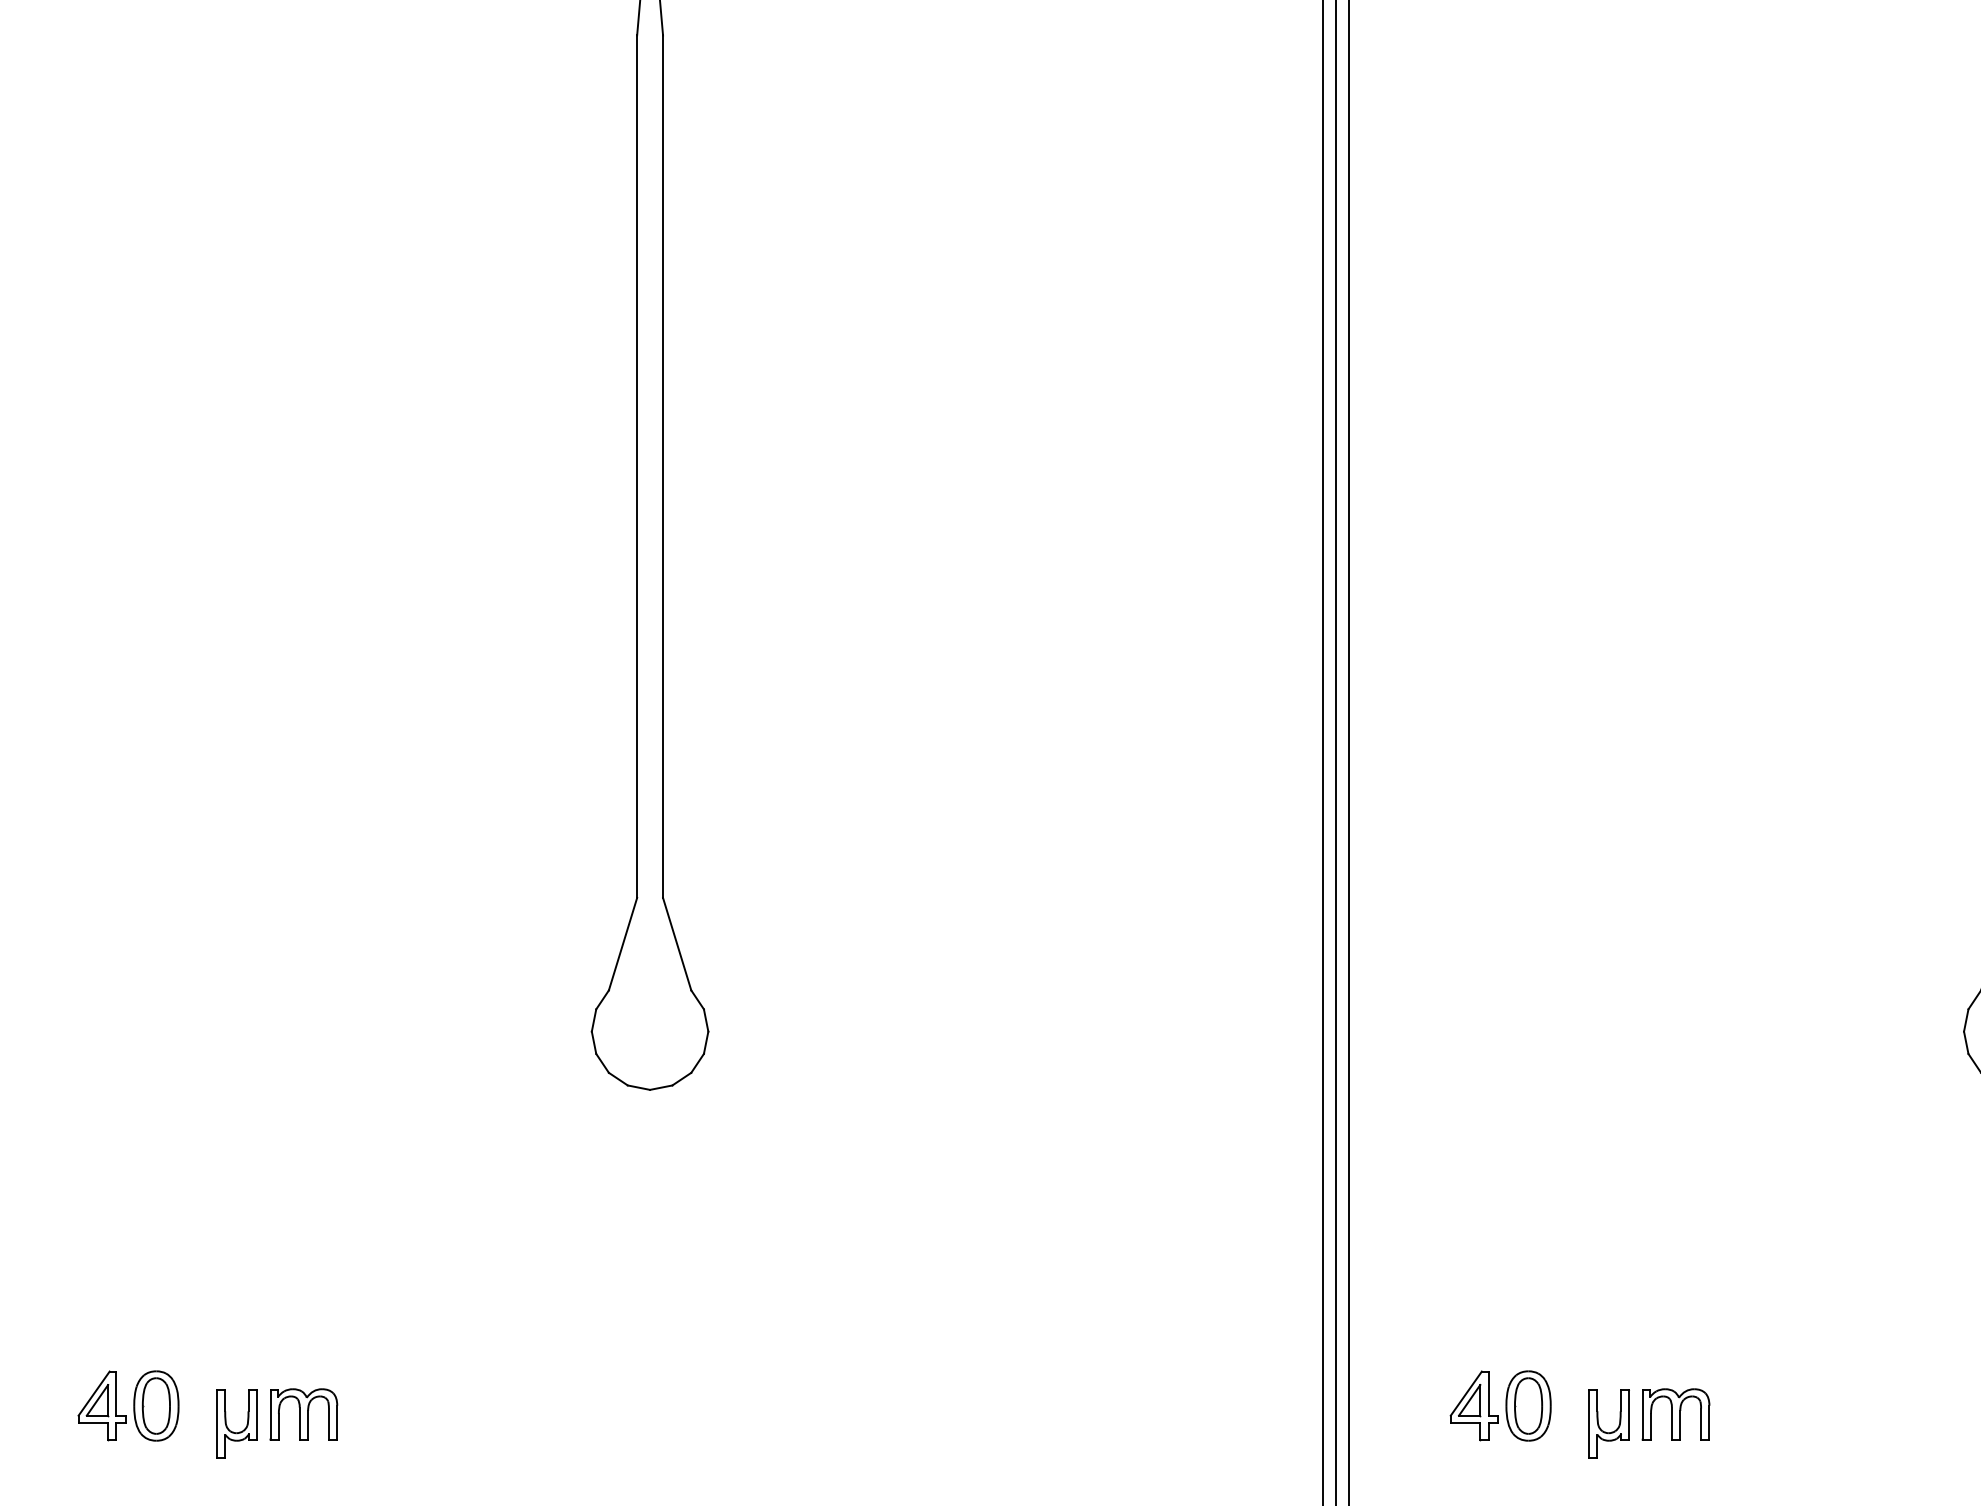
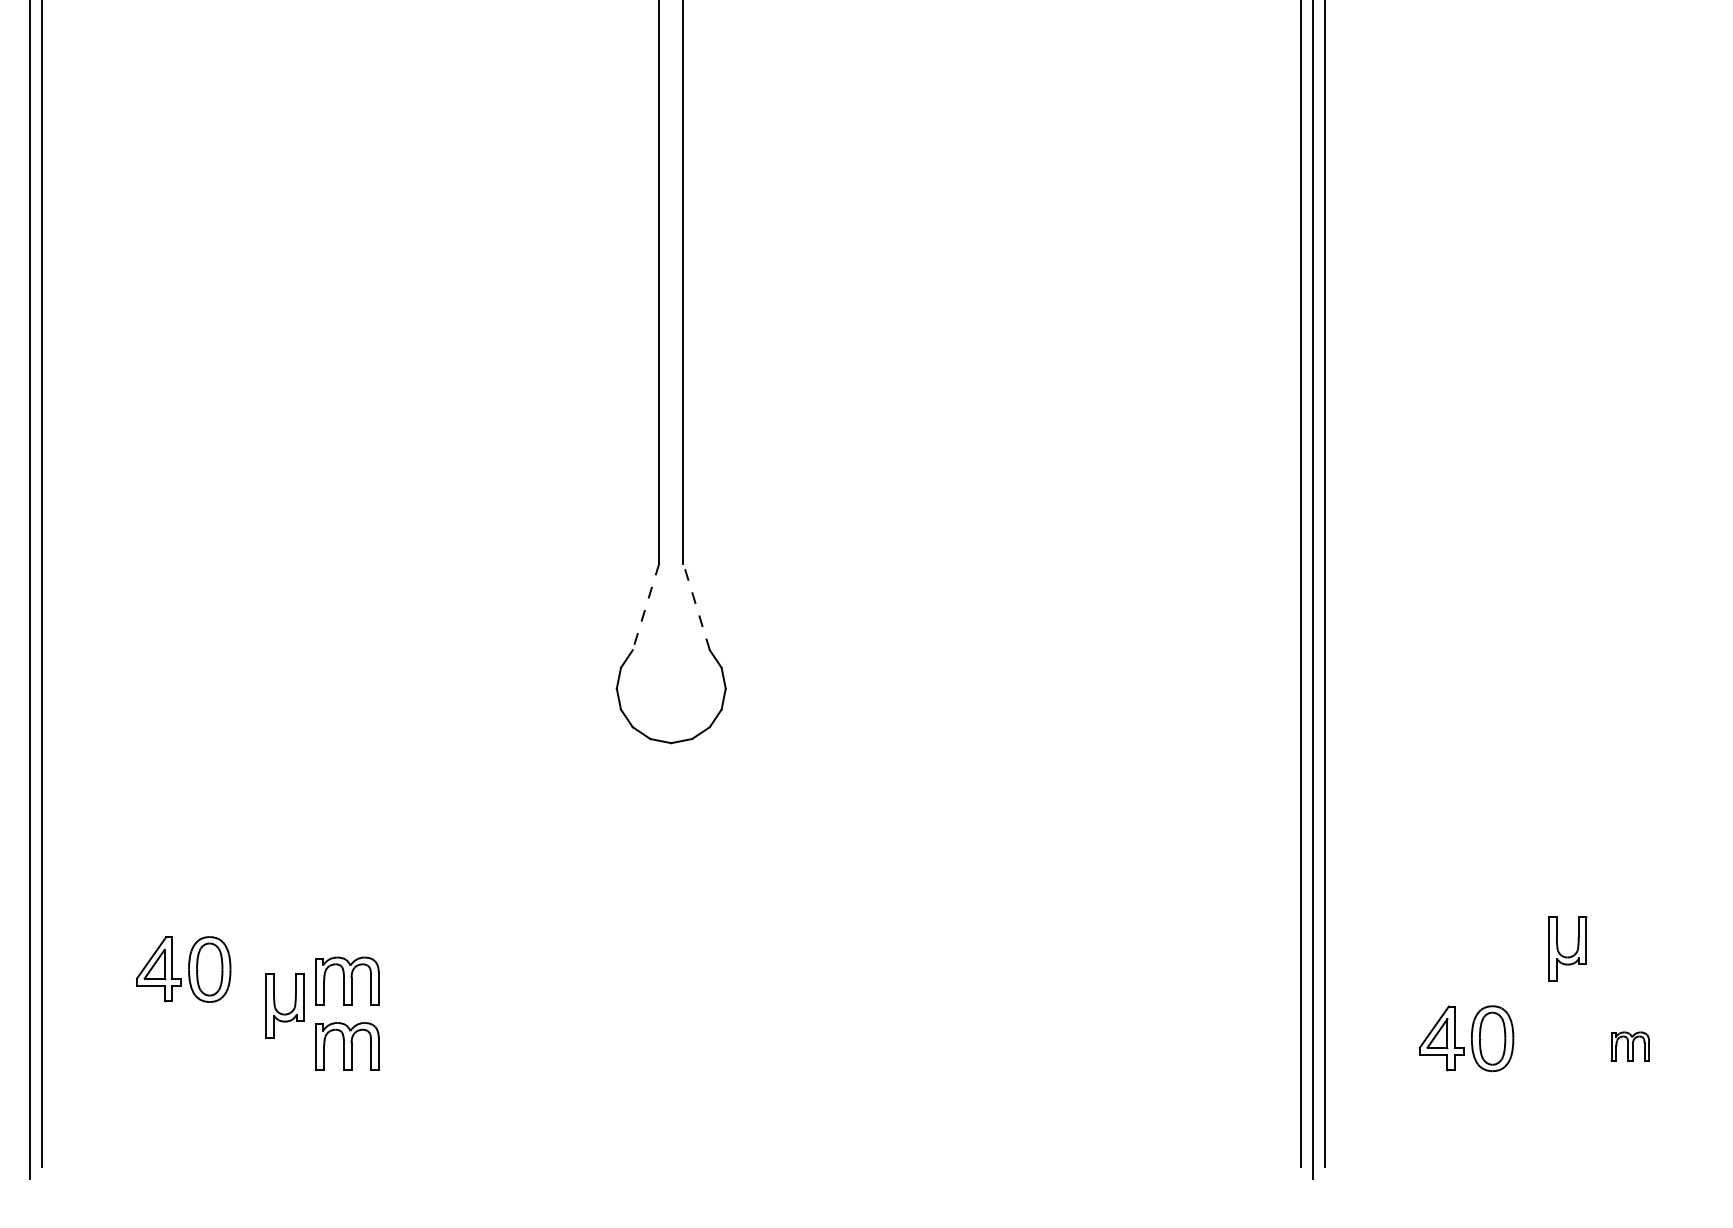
line: (677, 943) -> (696, 606), solid -> dashed
line: (622, 944) -> (645, 607), solid -> dashed
part: (303, 1344) -> (347, 981), added
part: (128, 1405) -> (183, 969), moved
part: (1675, 1414) -> (1629, 1046), size x0.6
part: (233, 1431) -> (281, 1012), moved
part: (1605, 1431) -> (1564, 955), moved

